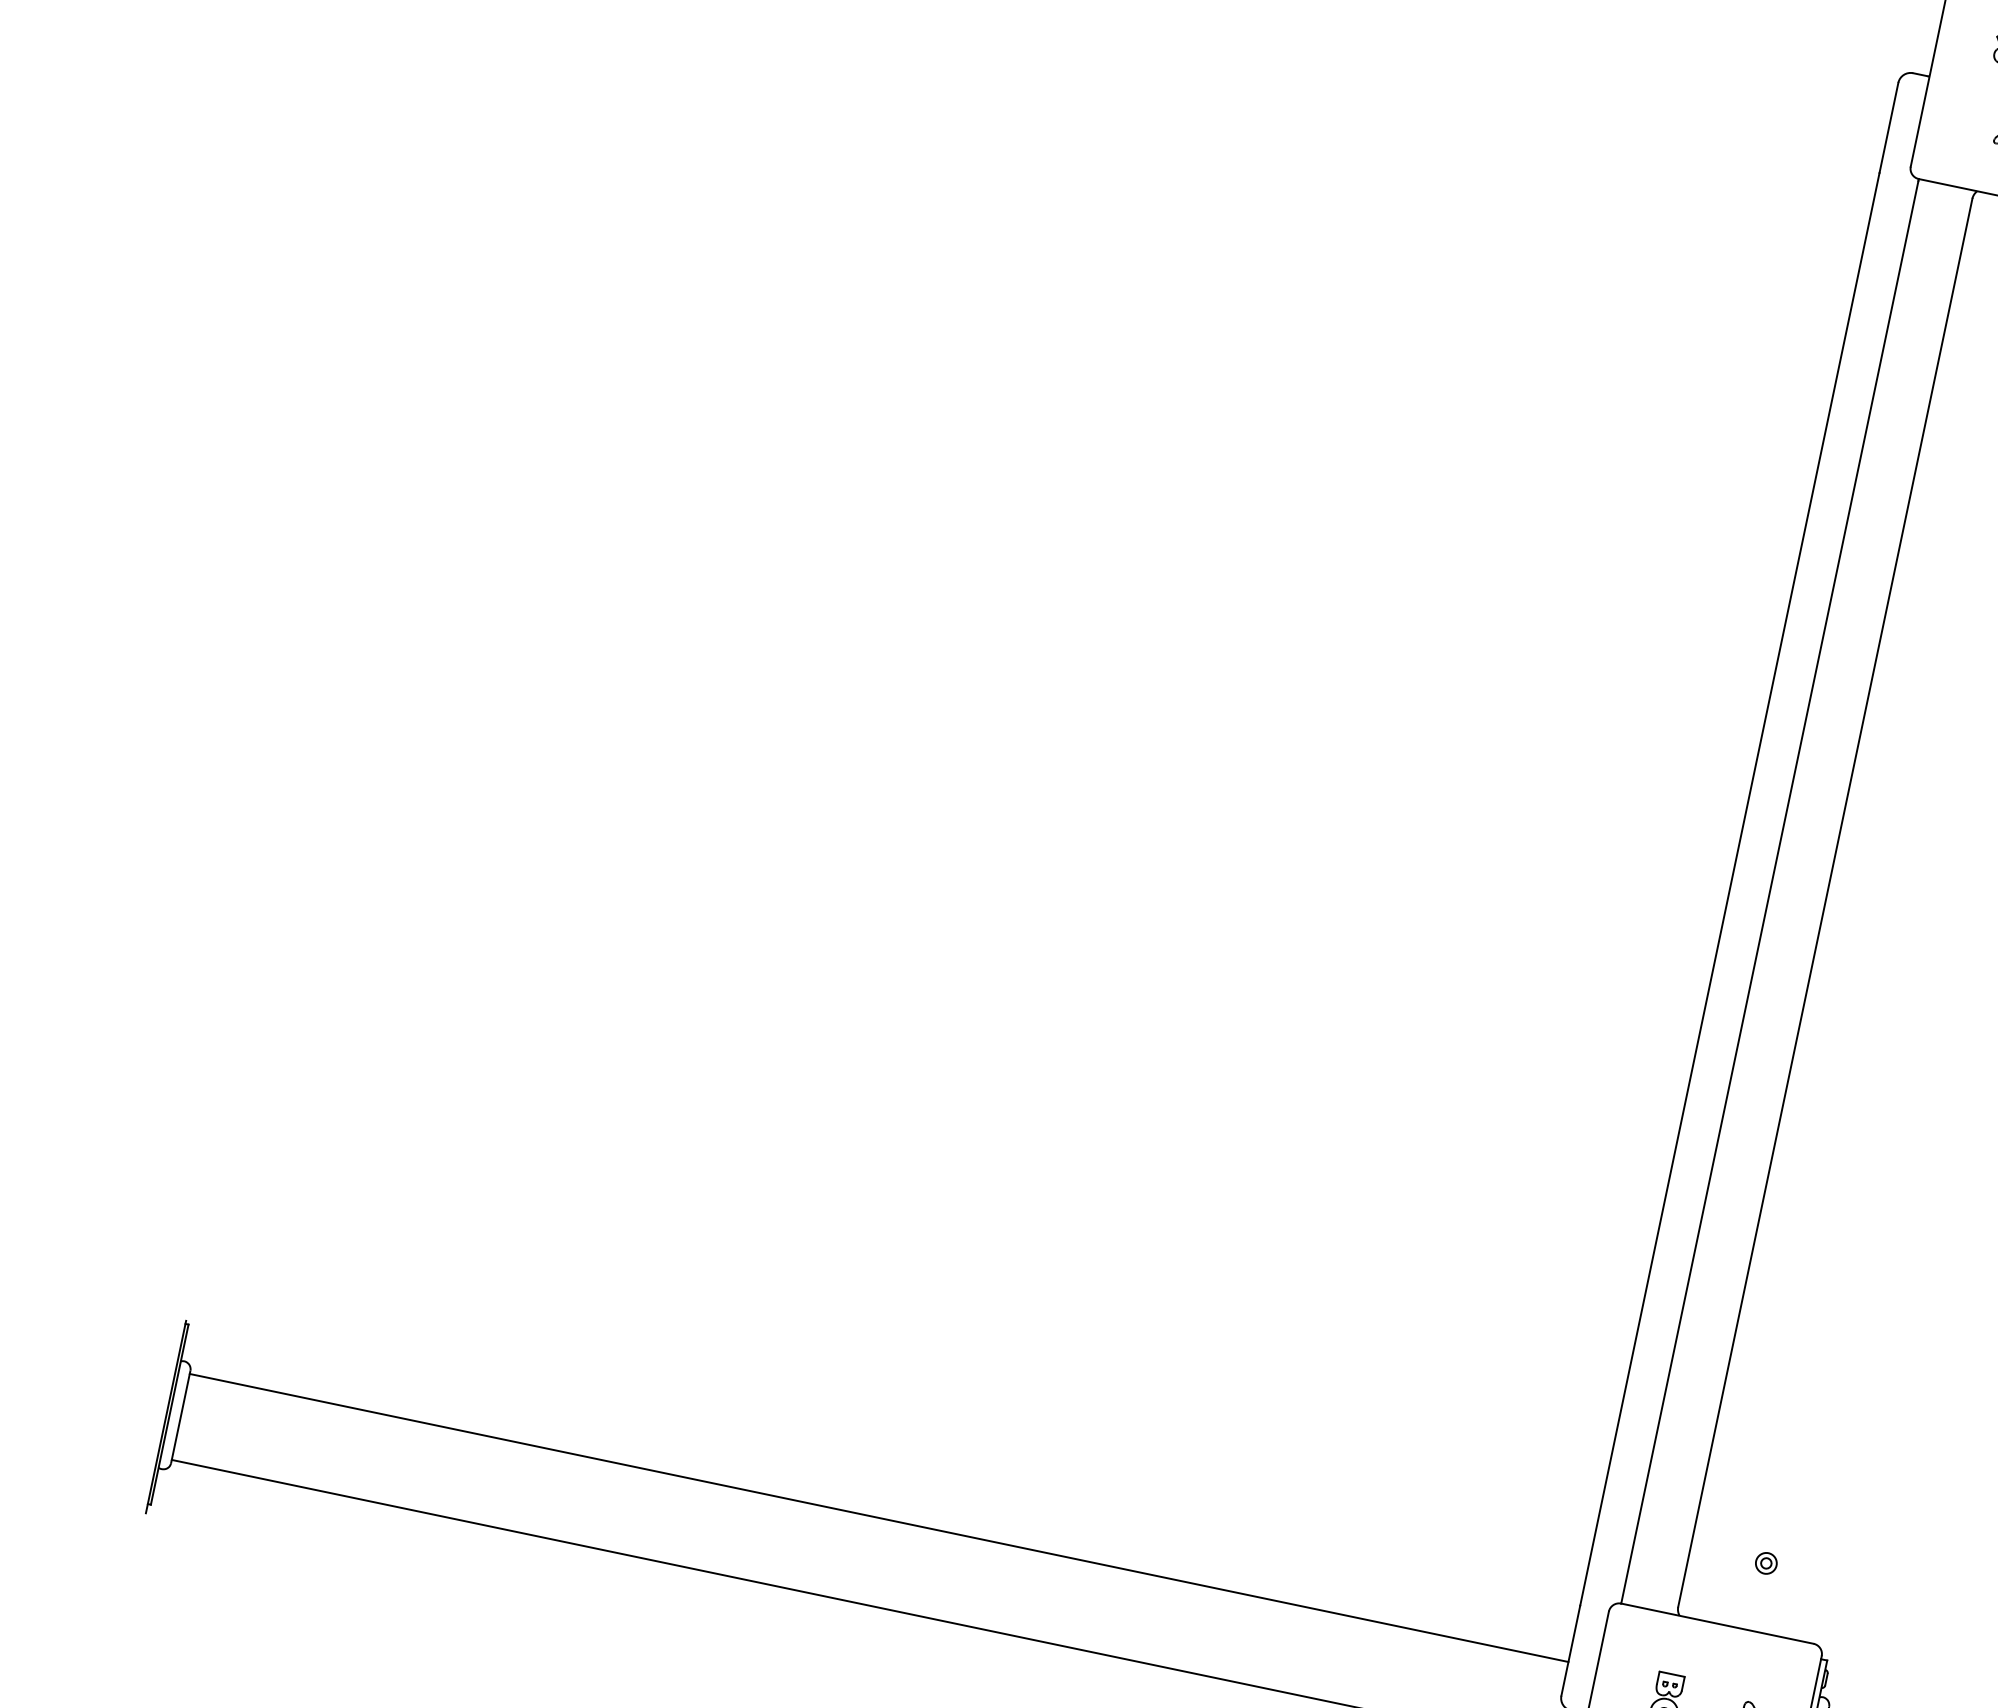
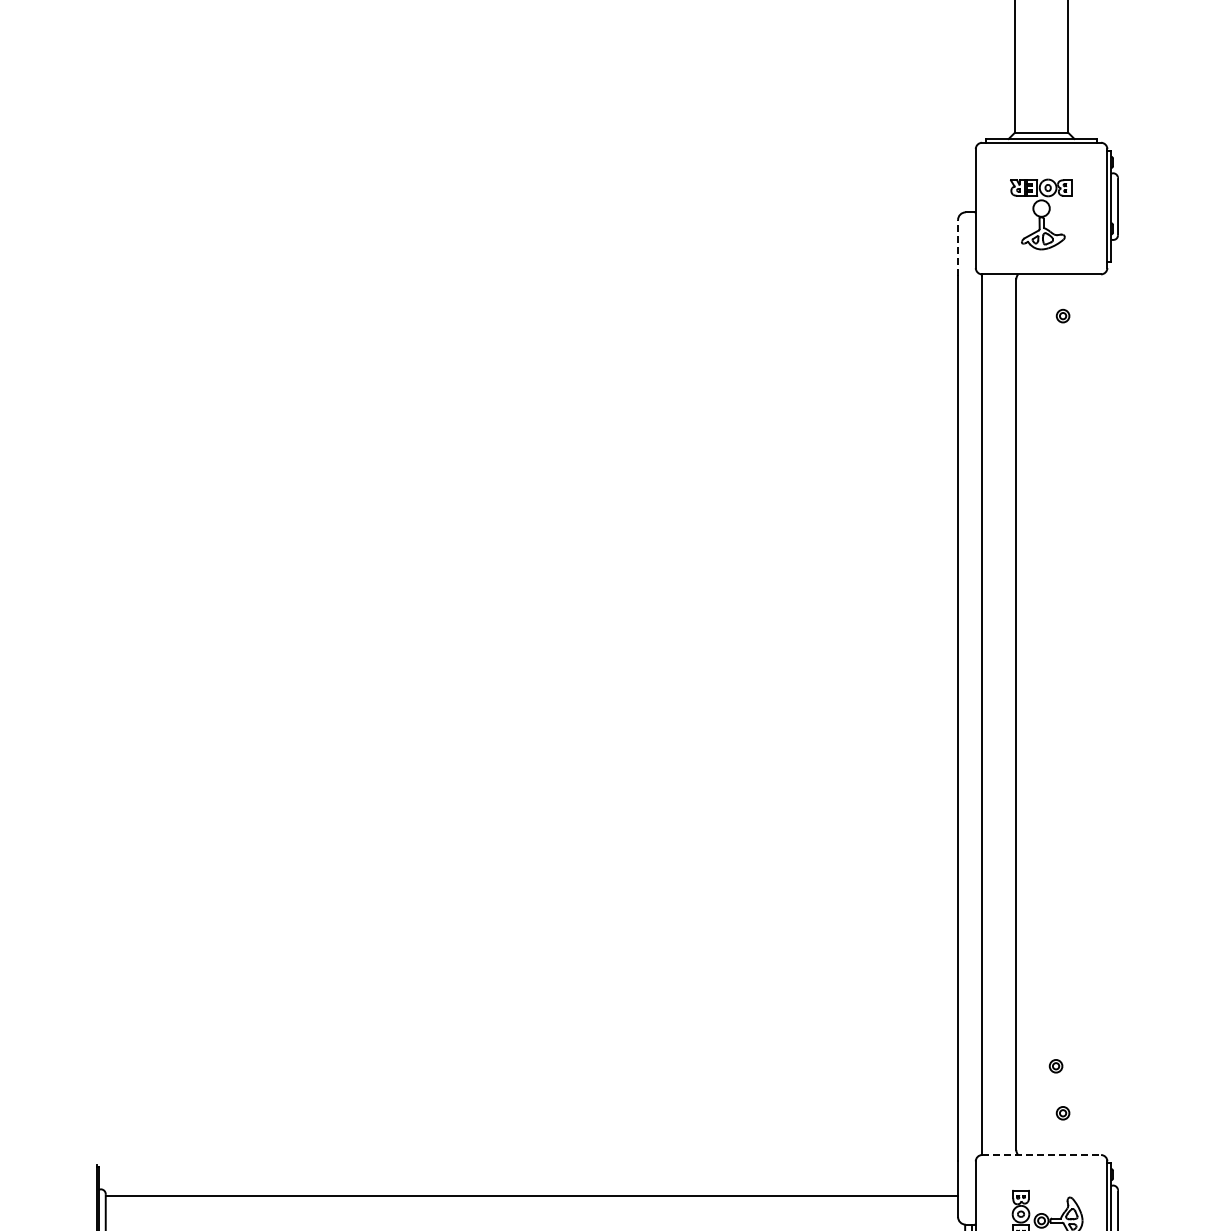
line: (1889, 127) -> (958, 247), solid -> dashed
part: (1769, 1485) -> (1055, 1066), added
line: (1718, 1624) -> (1042, 1155), solid -> dashed

